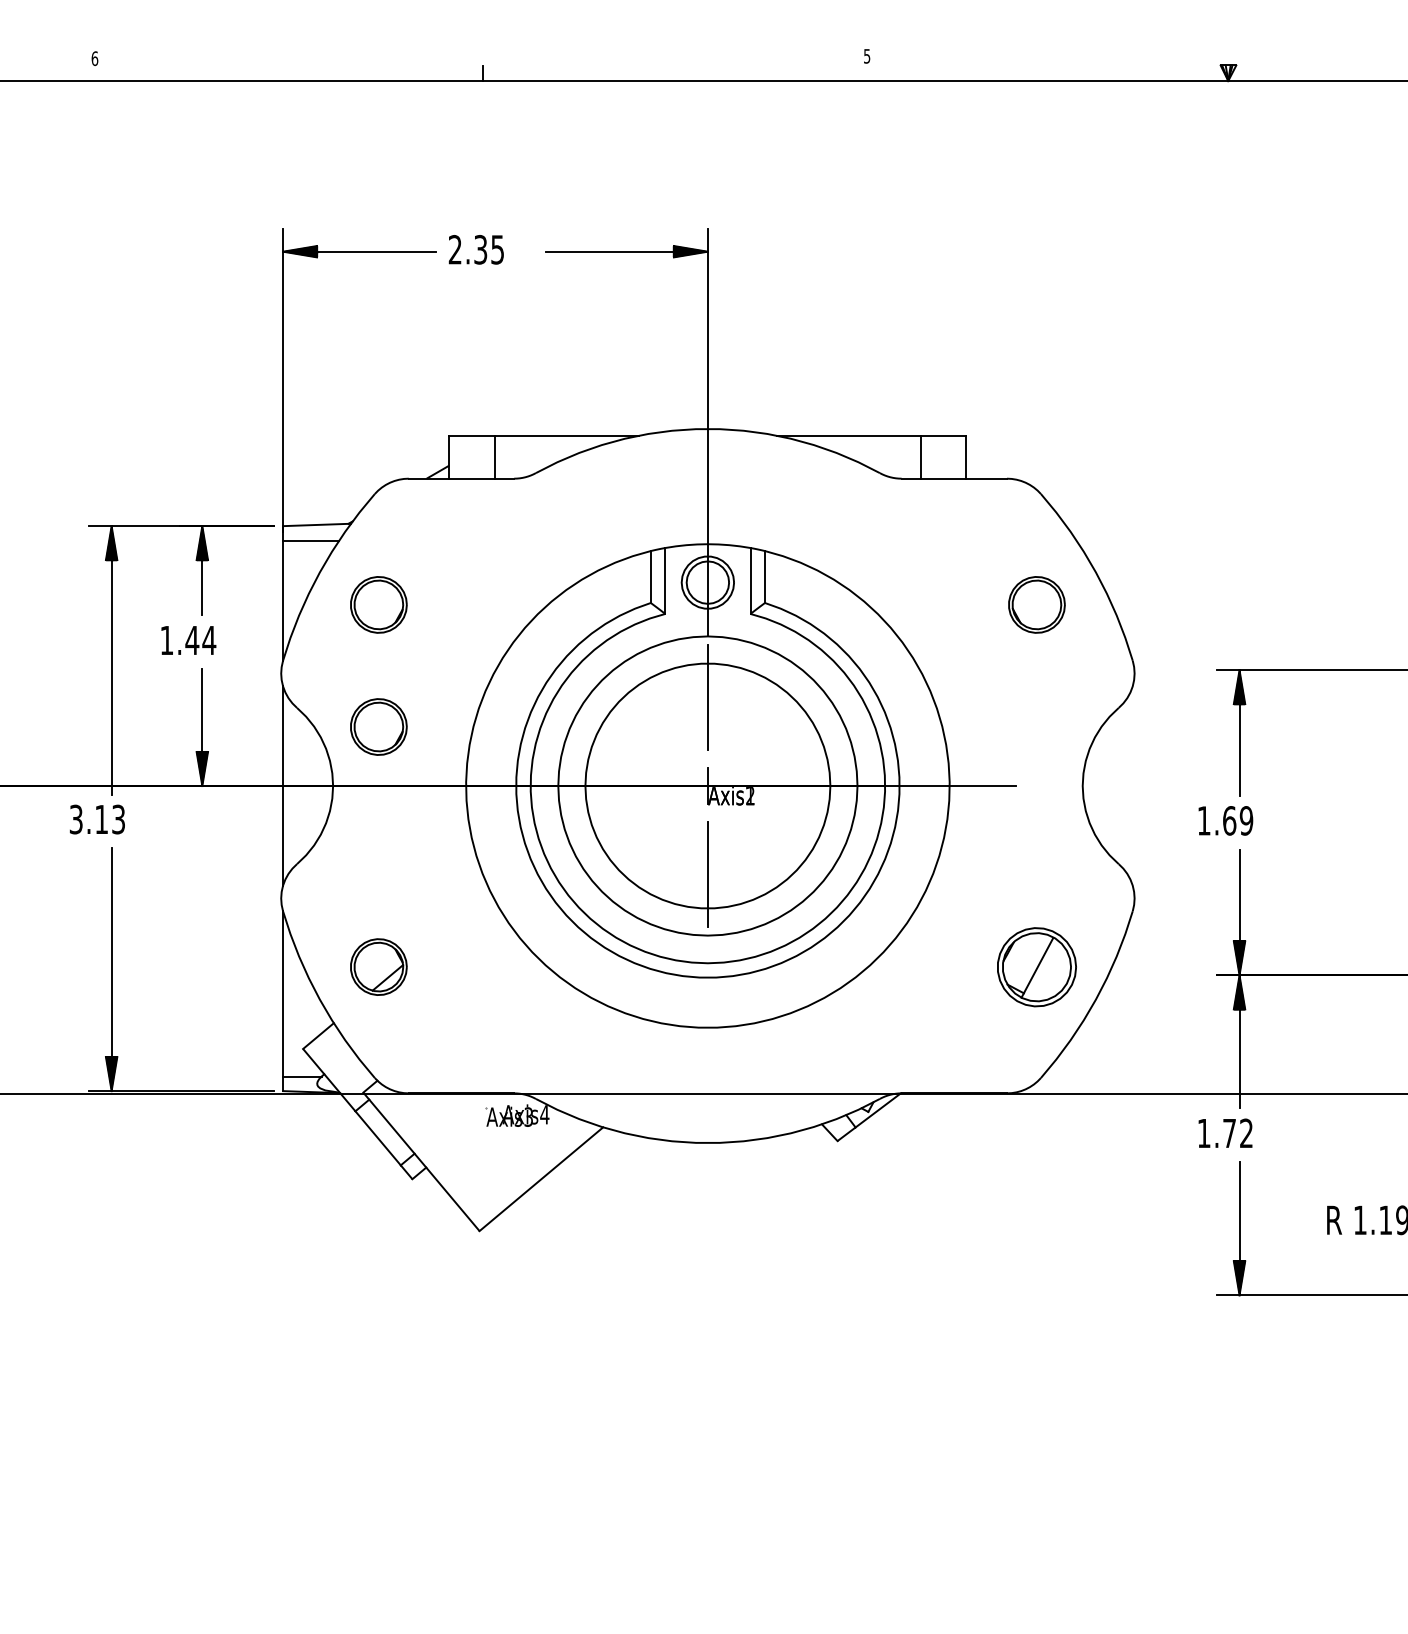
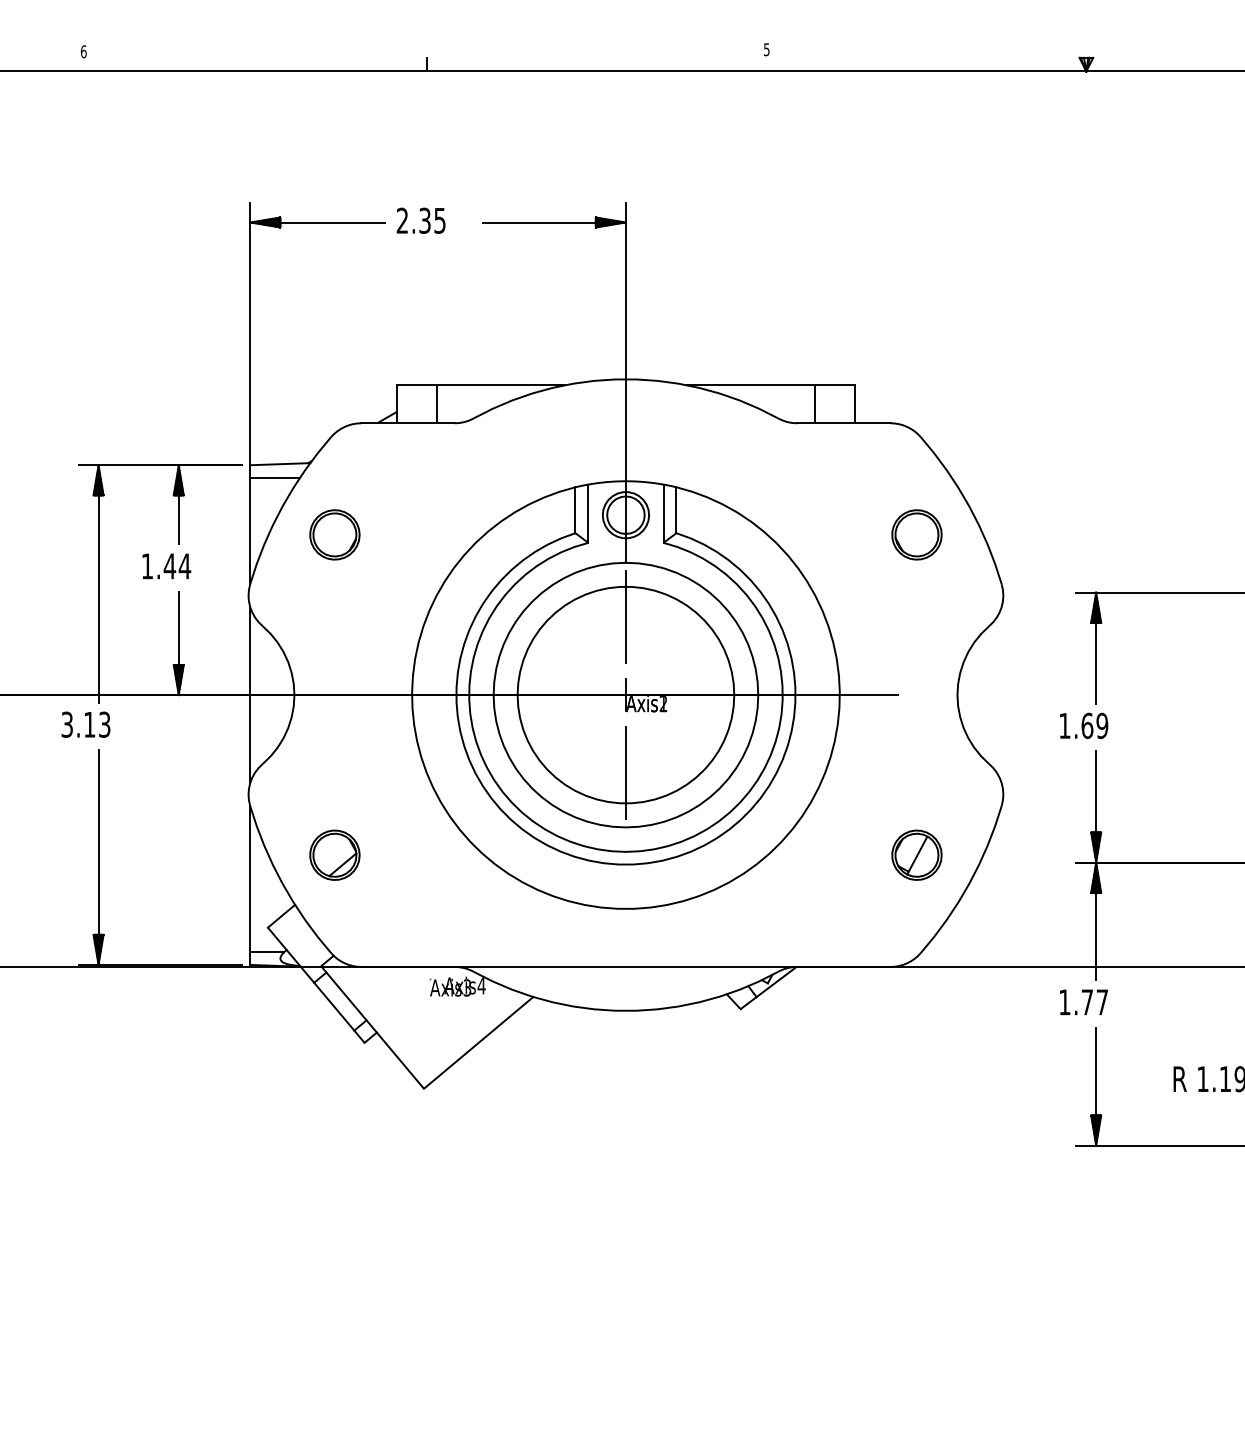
part: (378, 726) -> (334, 642), removed
part: (1036, 966) -> (916, 854), size x0.71
text: (1245, 1133) -> (1101, 1002), 1.72 -> 1.77

